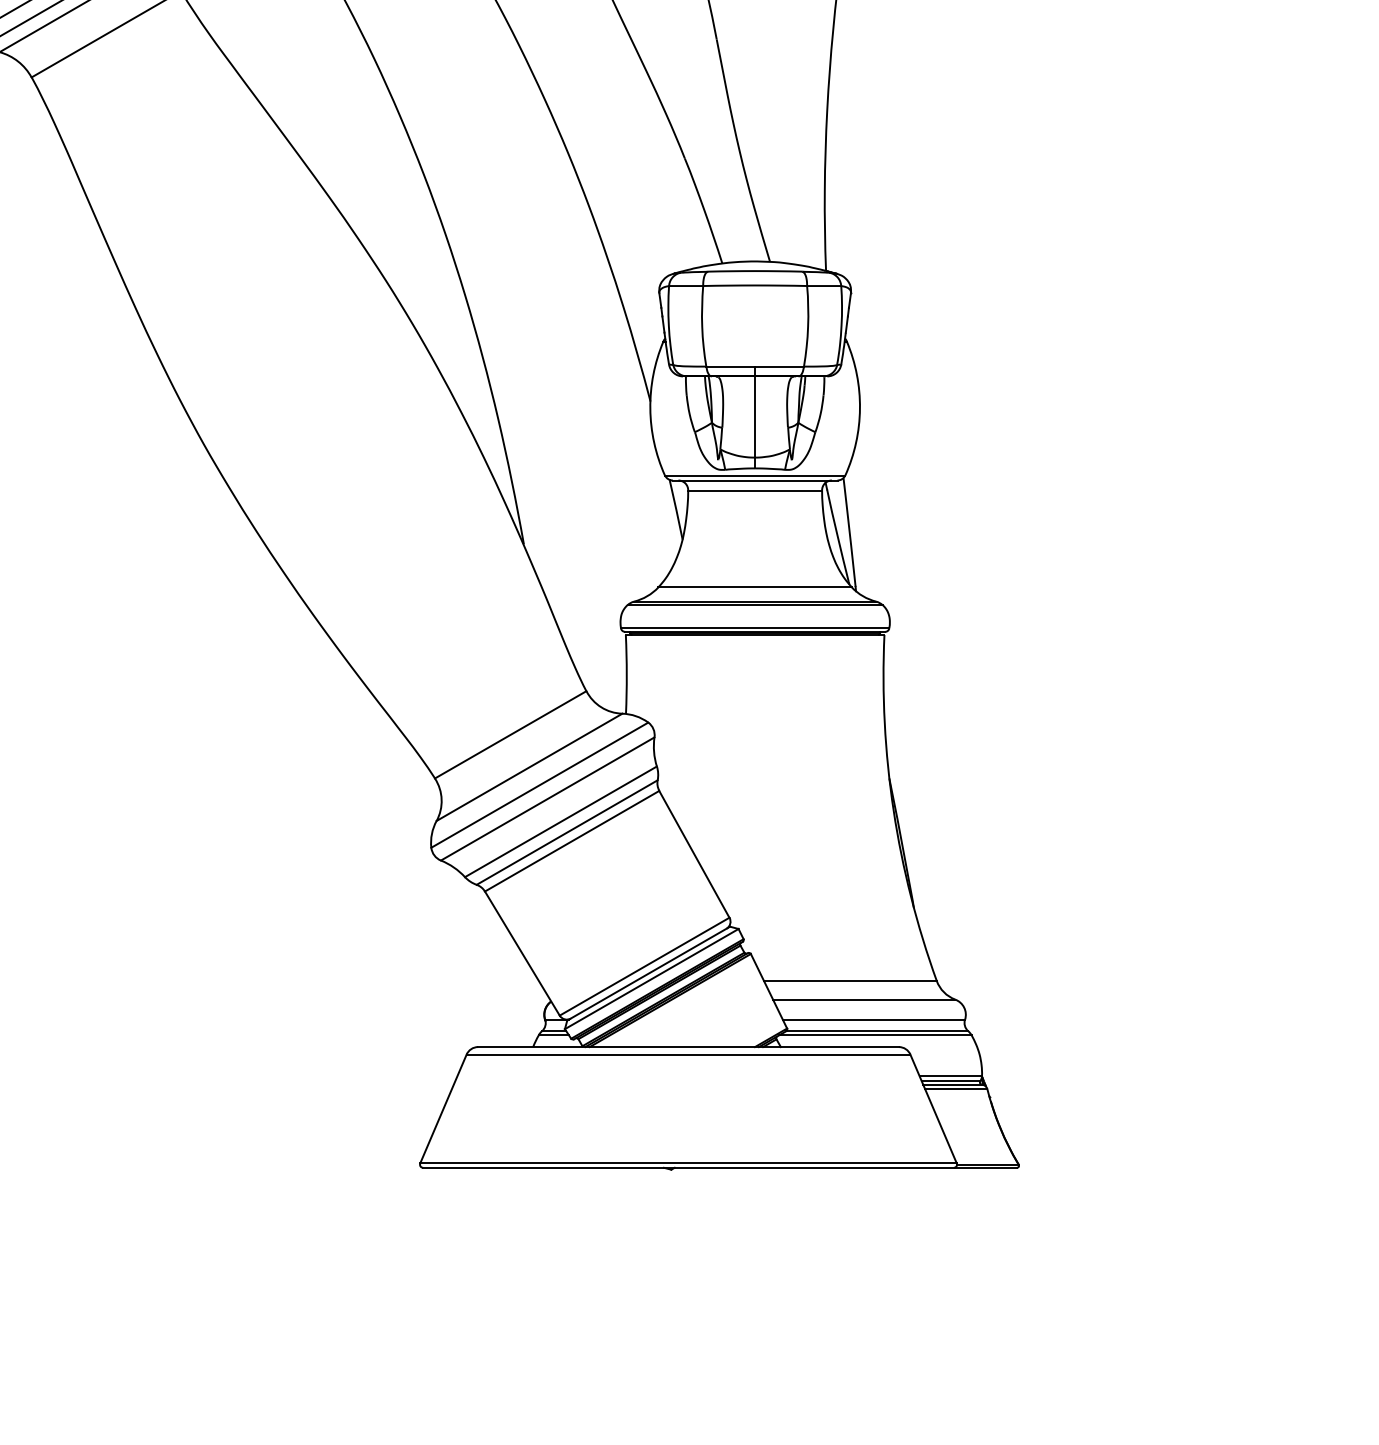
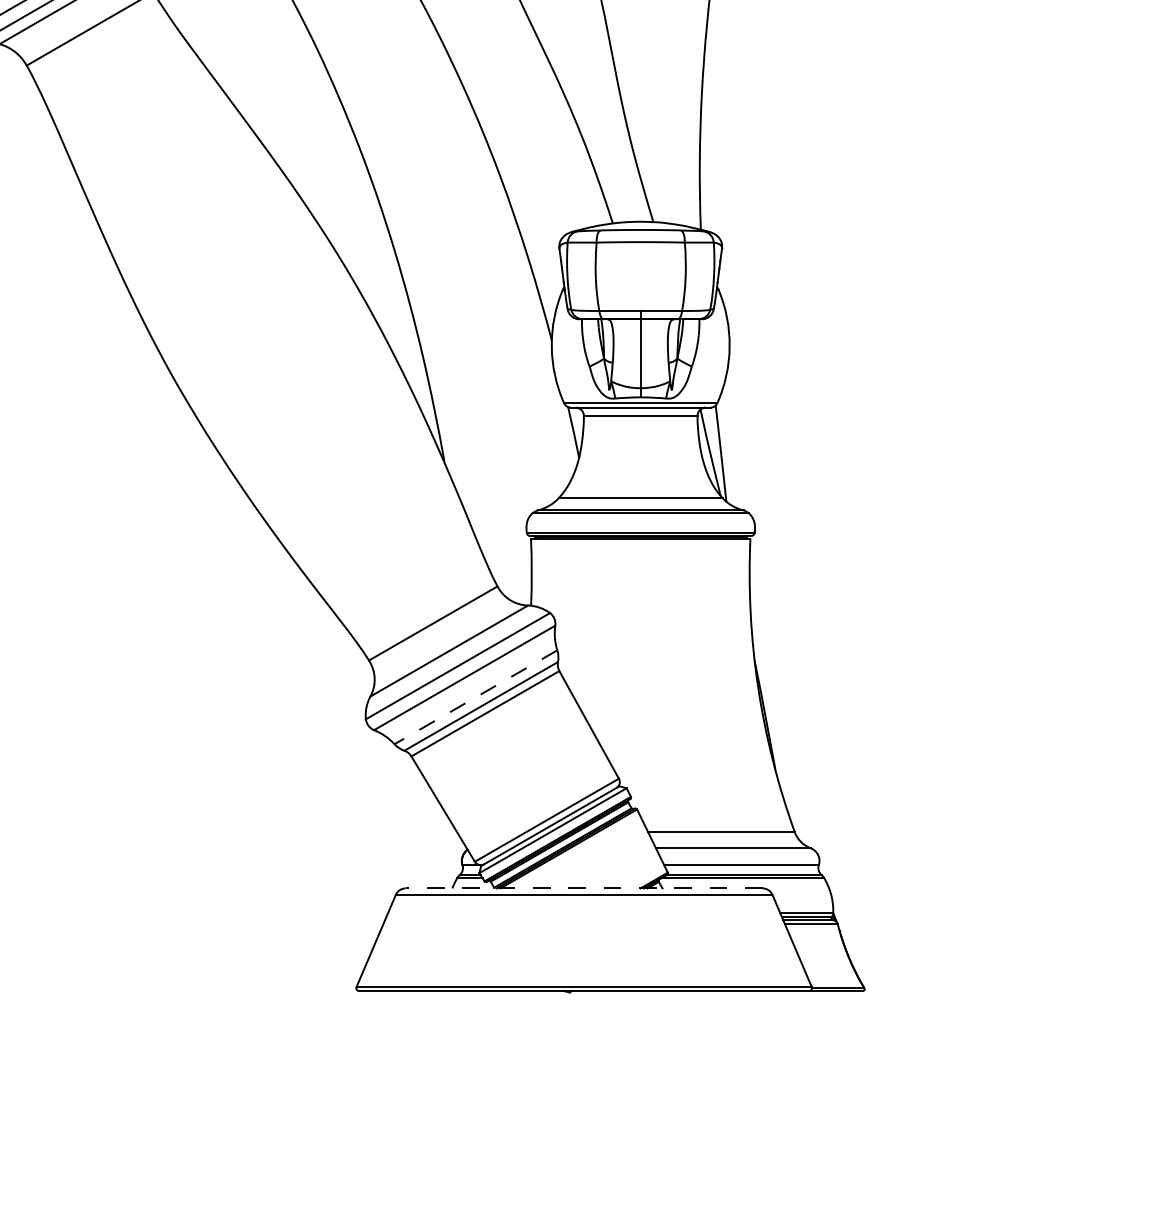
line: (560, 822) -> (475, 697), solid -> dashed
line: (688, 1047) -> (584, 888), solid -> dashed

